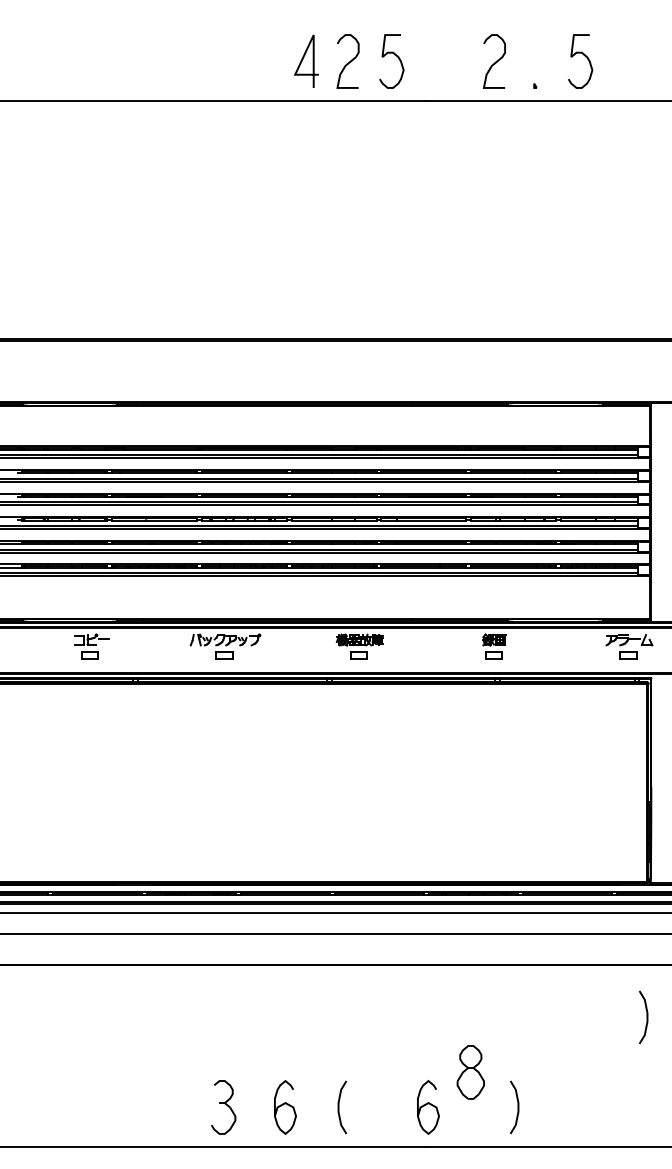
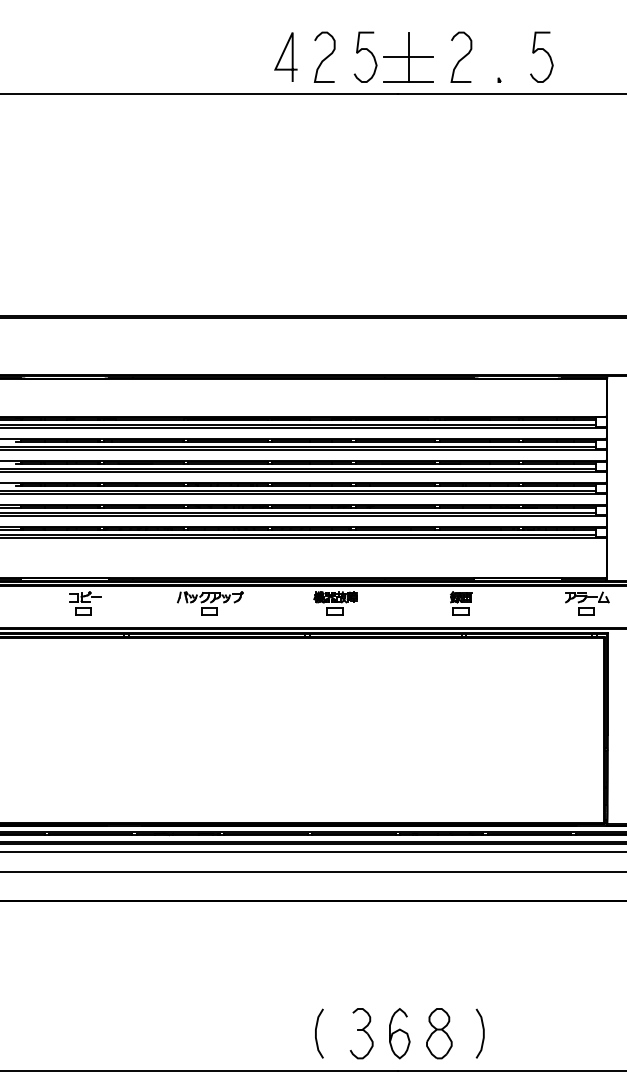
part: (438, 61) -> (409, 57), added
curve: (646, 1017) -> (603, 949), removed
part: (470, 1072) -> (439, 1033), moved
curve: (283, 1105) -> (264, 1031), removed
part: (223, 1107) -> (361, 1033), moved

